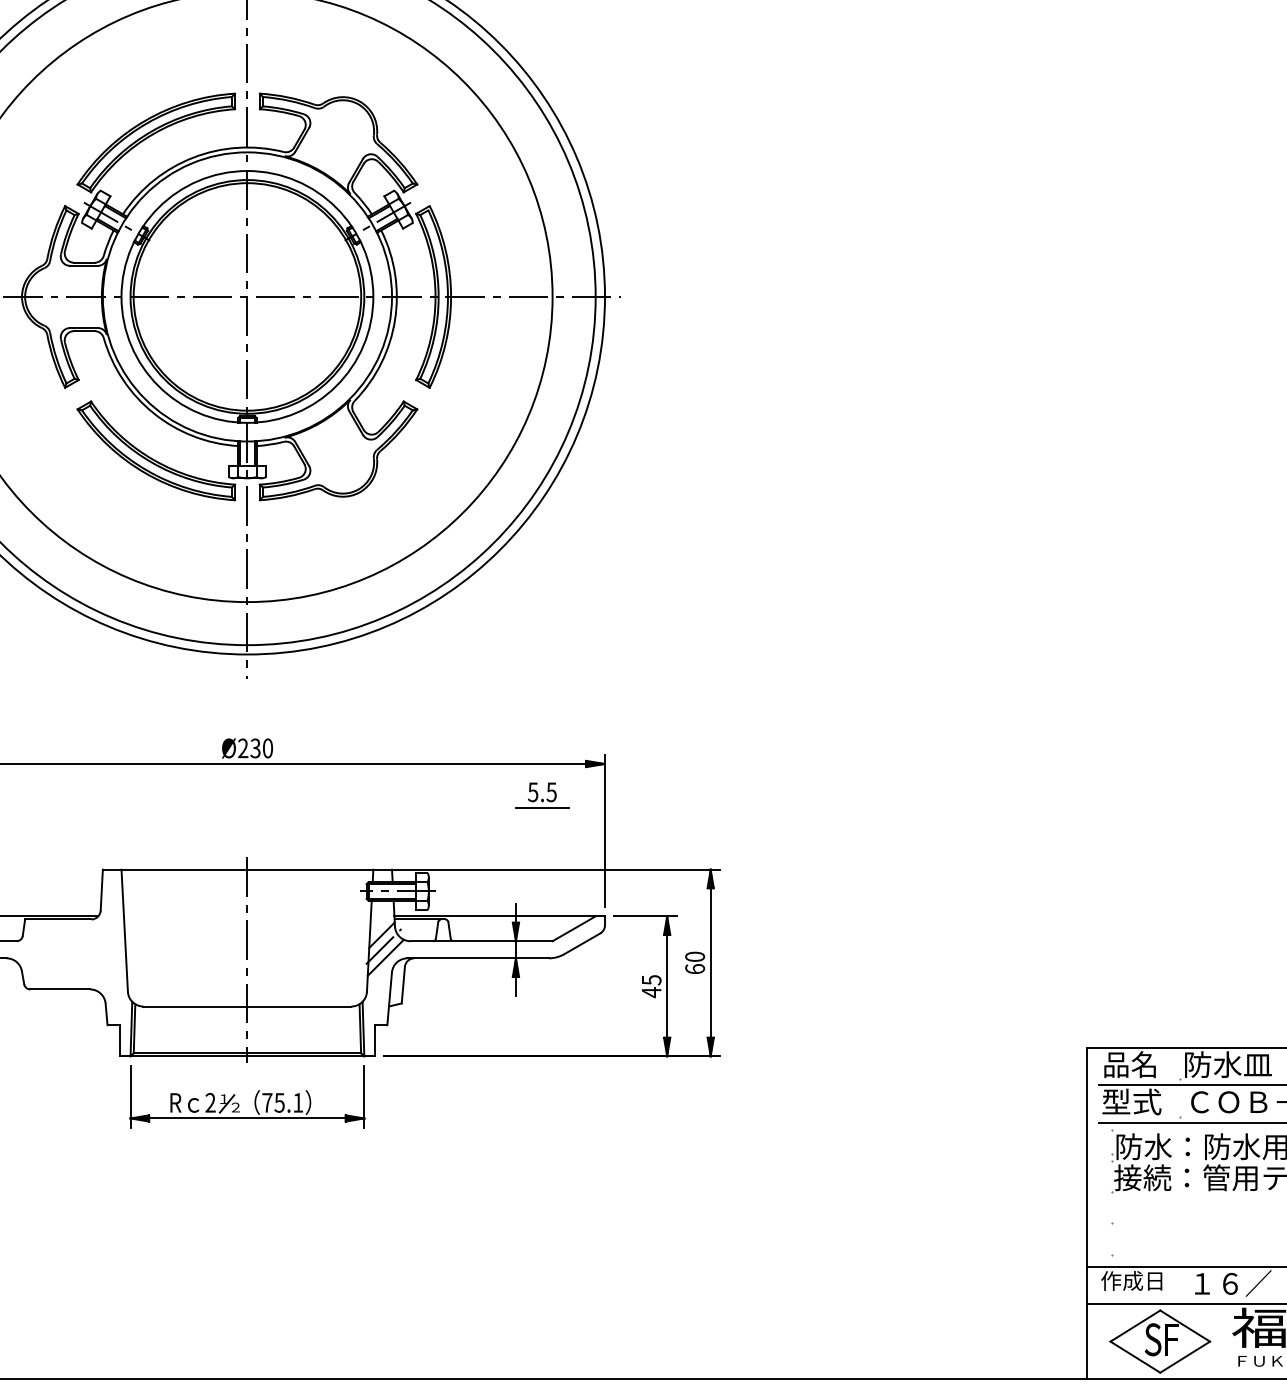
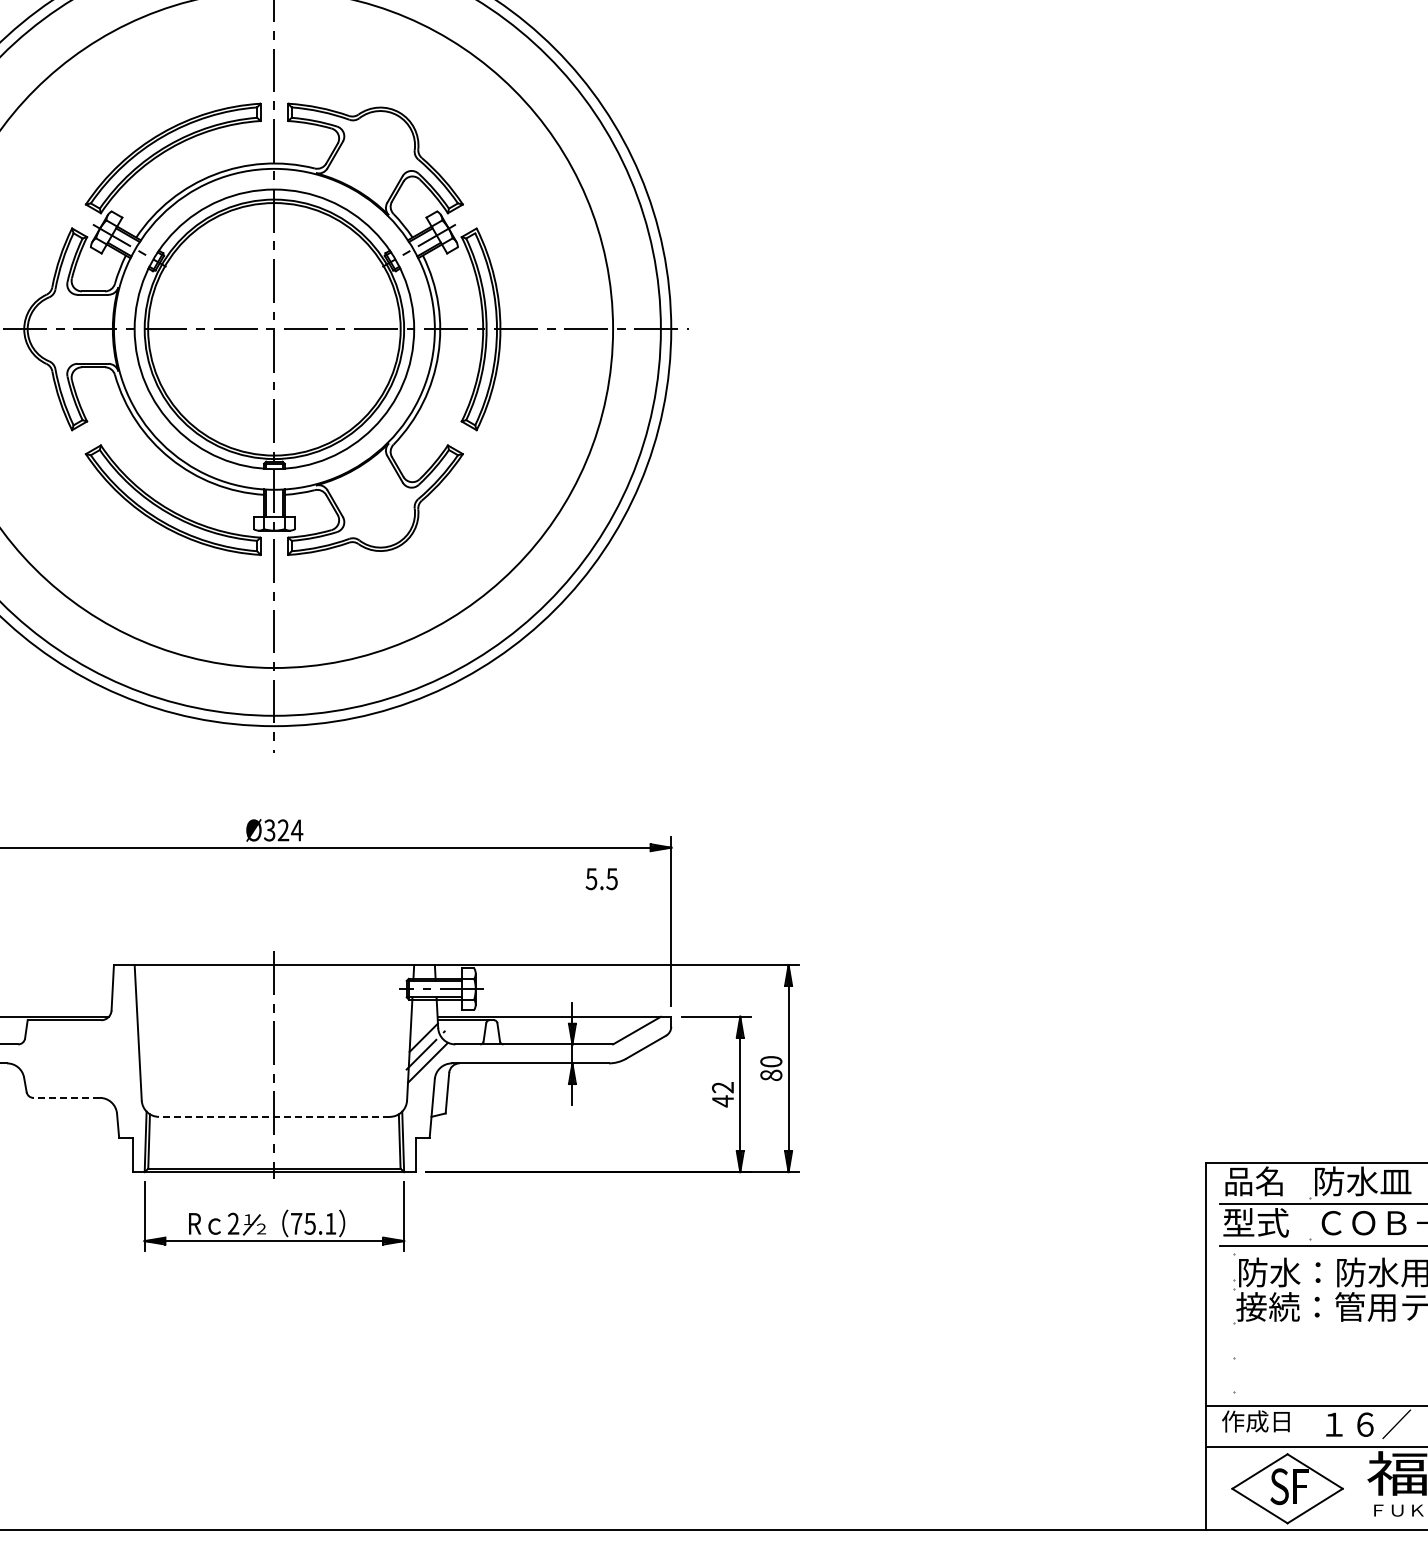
text: (255, 748) -> (283, 830), Ø230 -> Ø324
line: (542, 807) -> (601, 896), removed
text: (695, 969) -> (771, 1075), 60 -> 80
text: (652, 980) -> (723, 1087), 45 -> 42
line: (60, 989) -> (66, 1097), solid -> dashed
line: (246, 1006) -> (273, 1116), solid -> dashed

